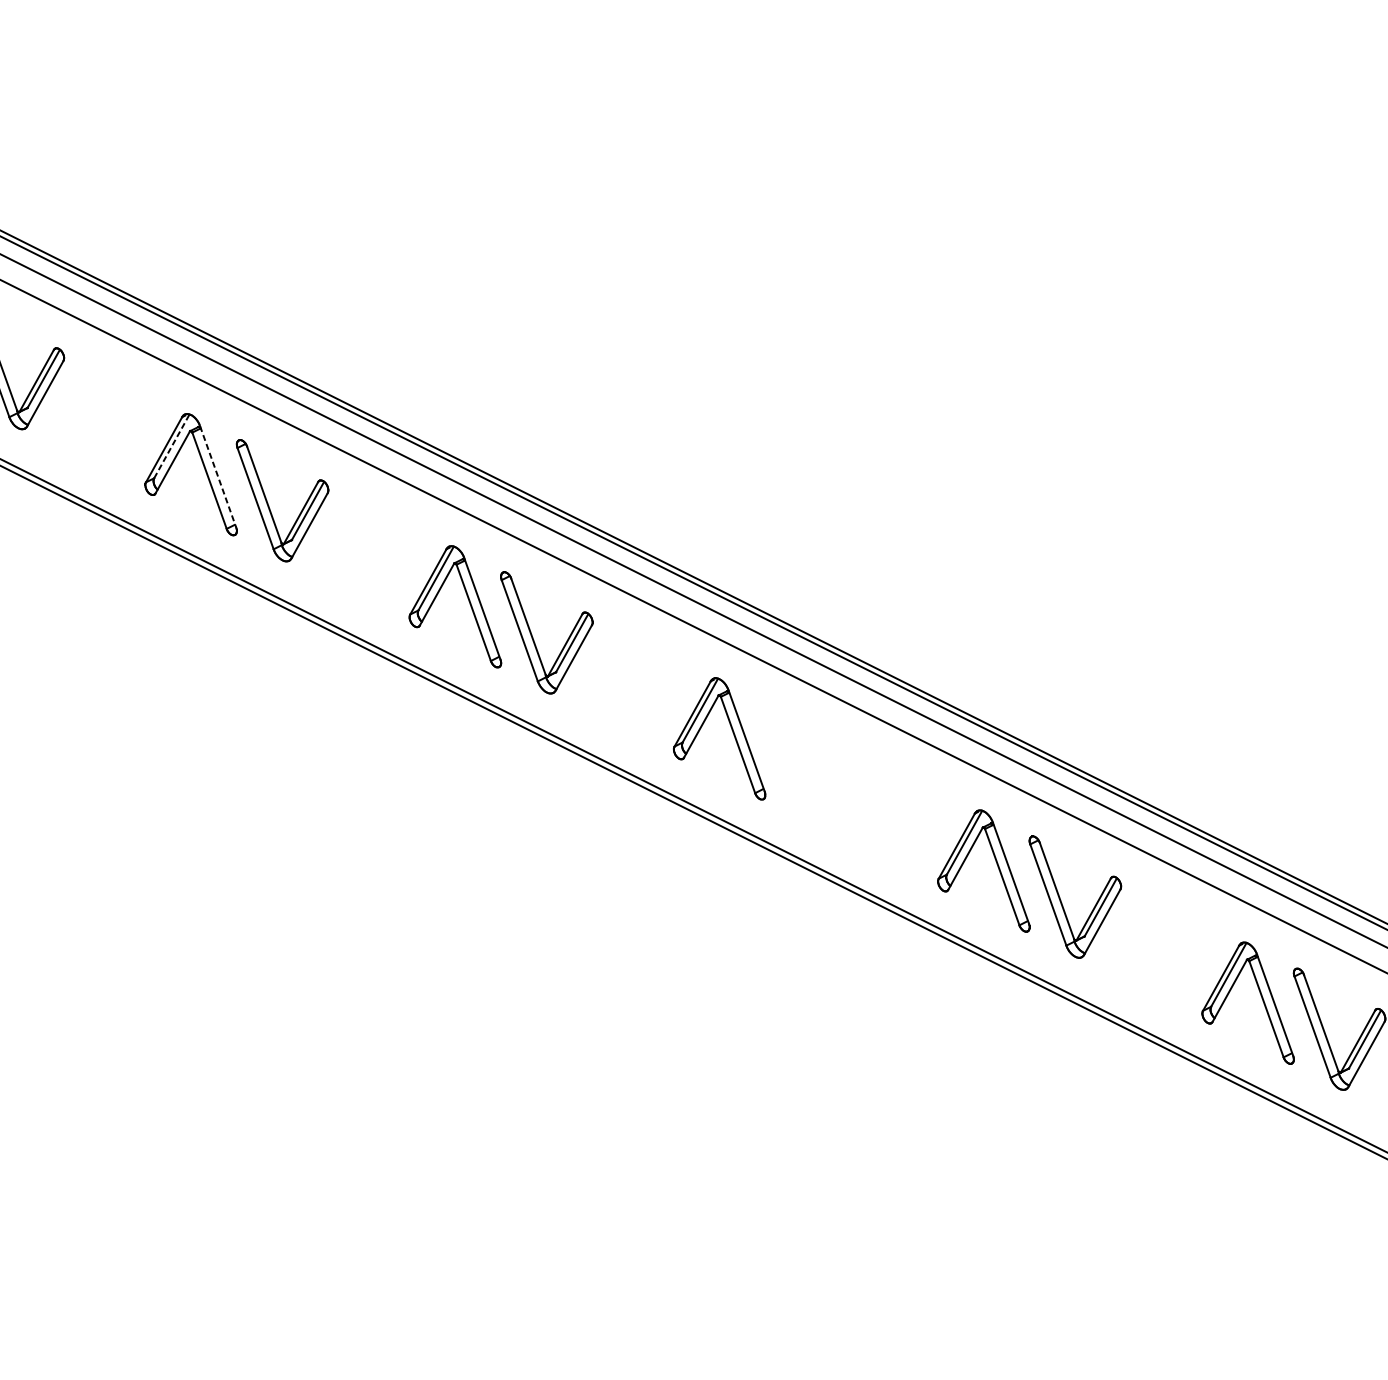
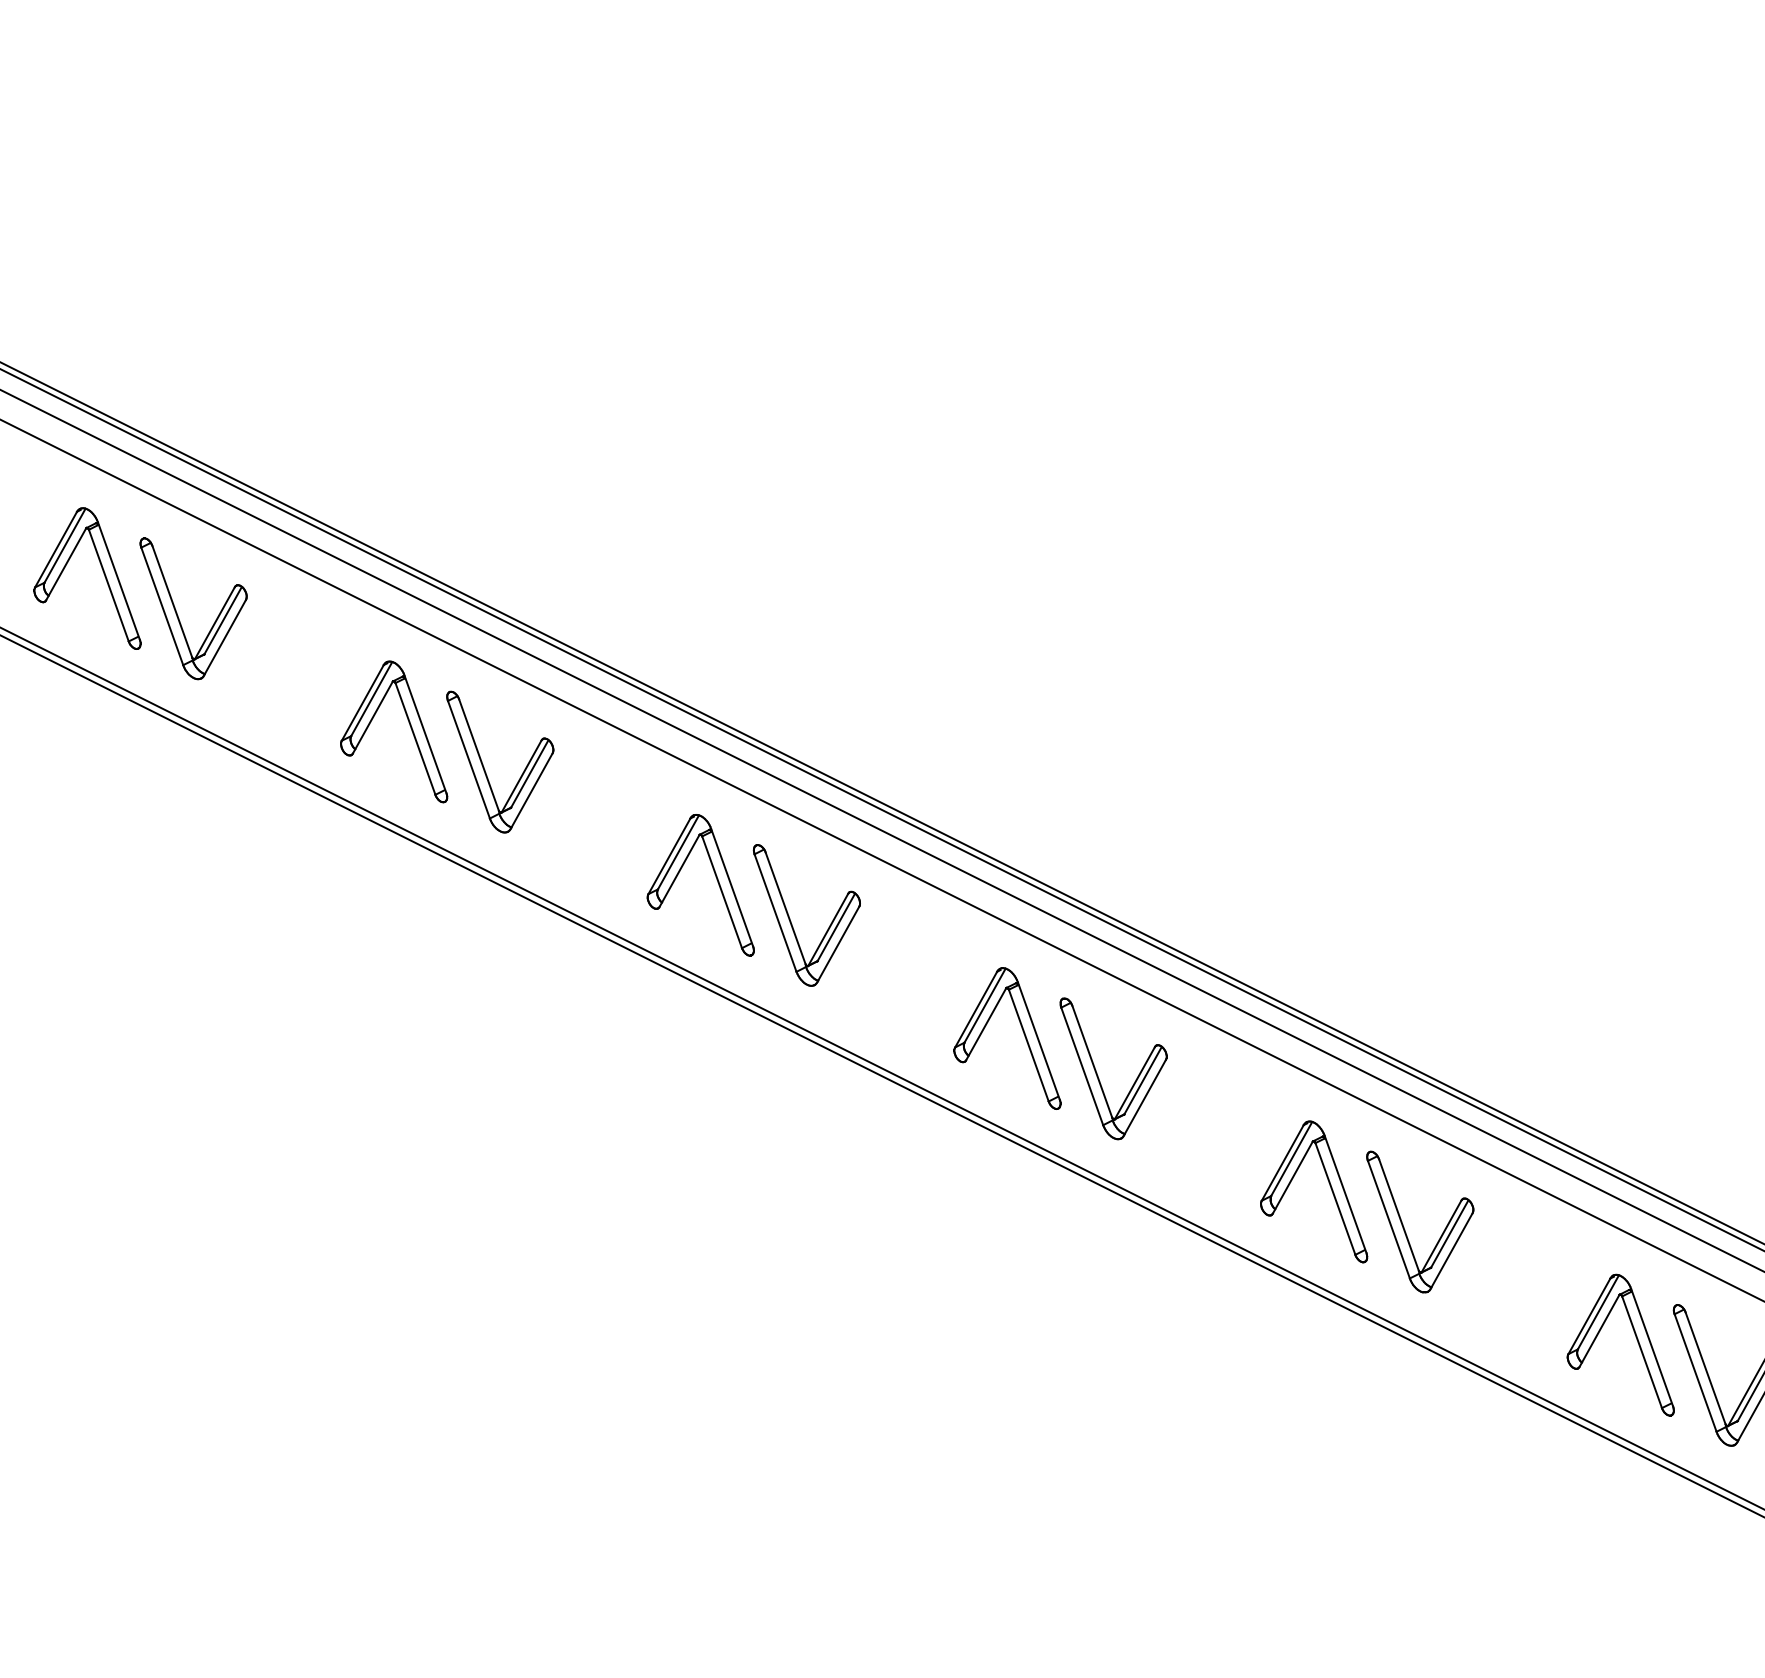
line: (172, 445) -> (372, 698), dashed -> solid
line: (218, 476) -> (425, 734), dashed -> solid
part: (797, 768) -> (1097, 1072), added

